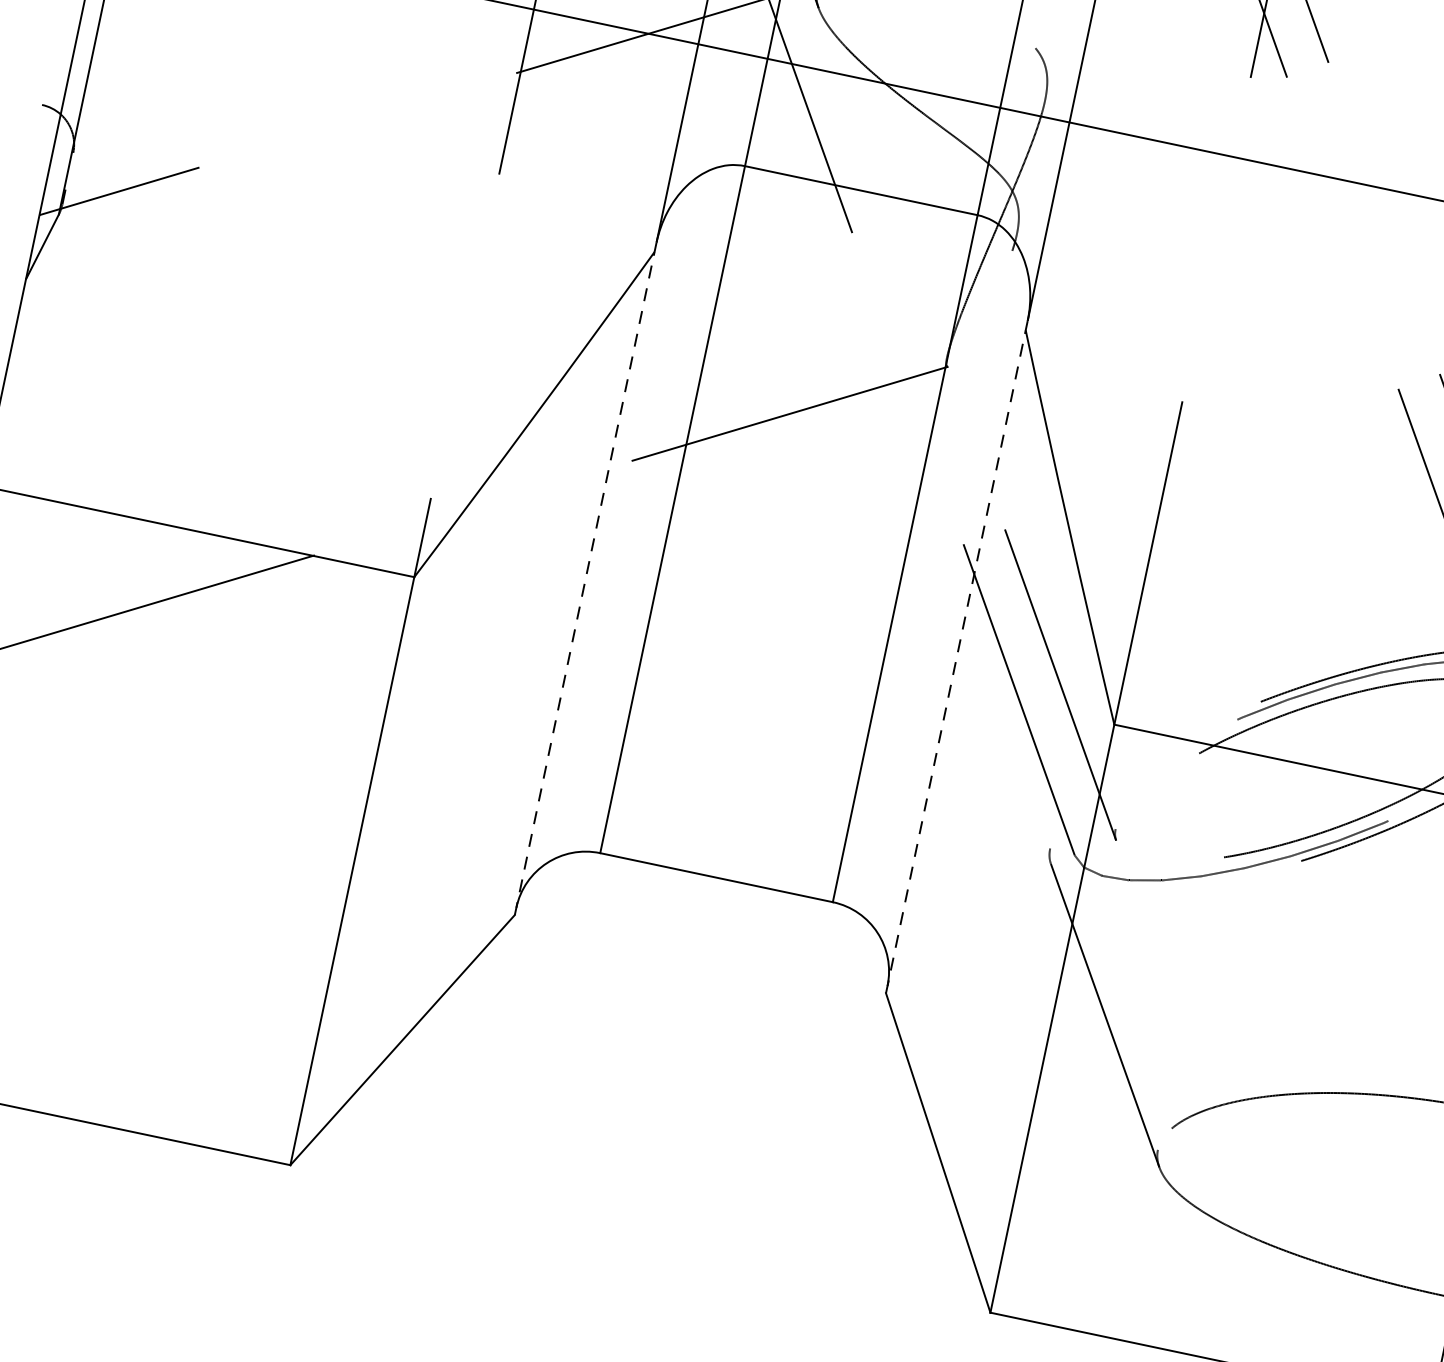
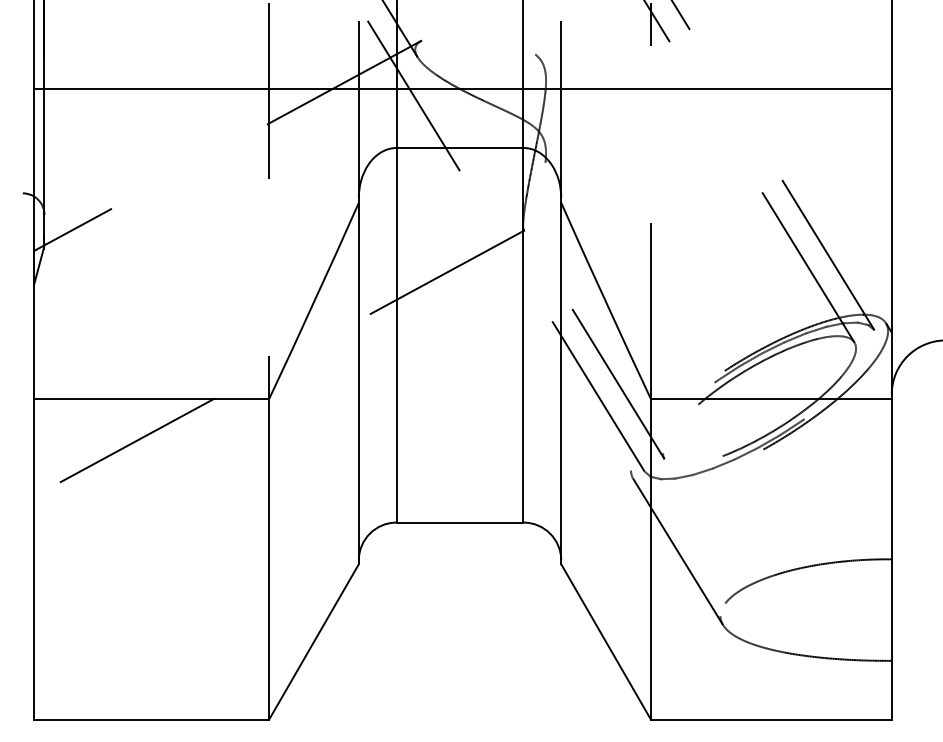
line: (585, 577) -> (358, 380), dashed -> solid
line: (957, 656) -> (561, 380), dashed -> solid

